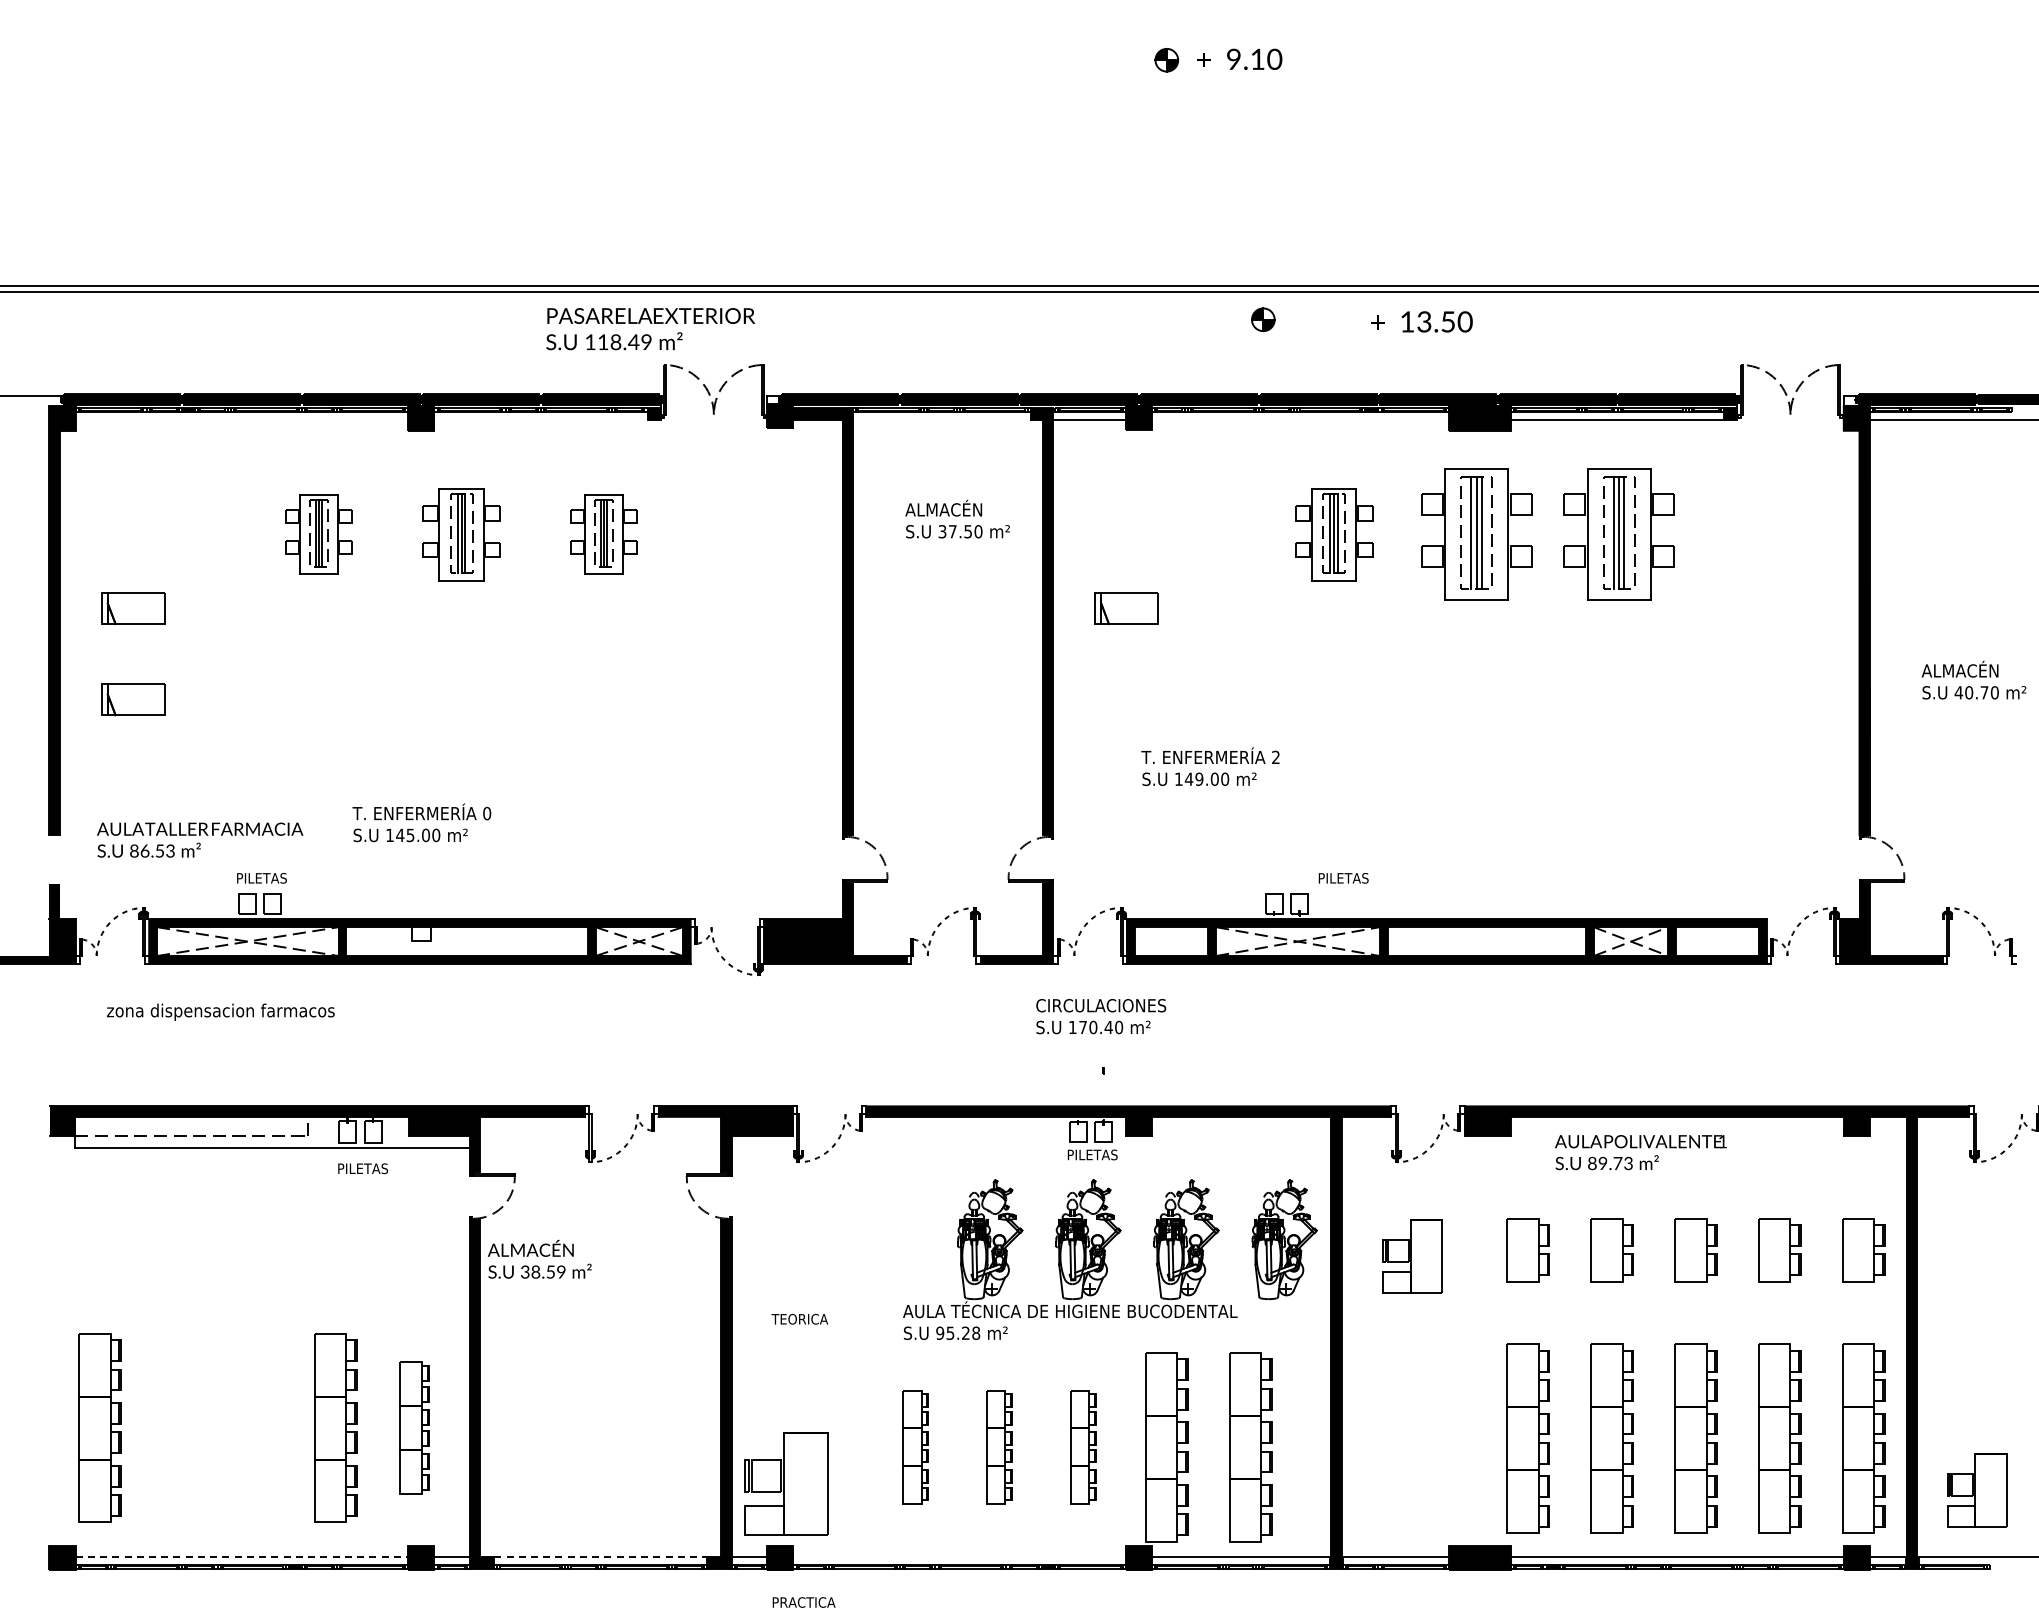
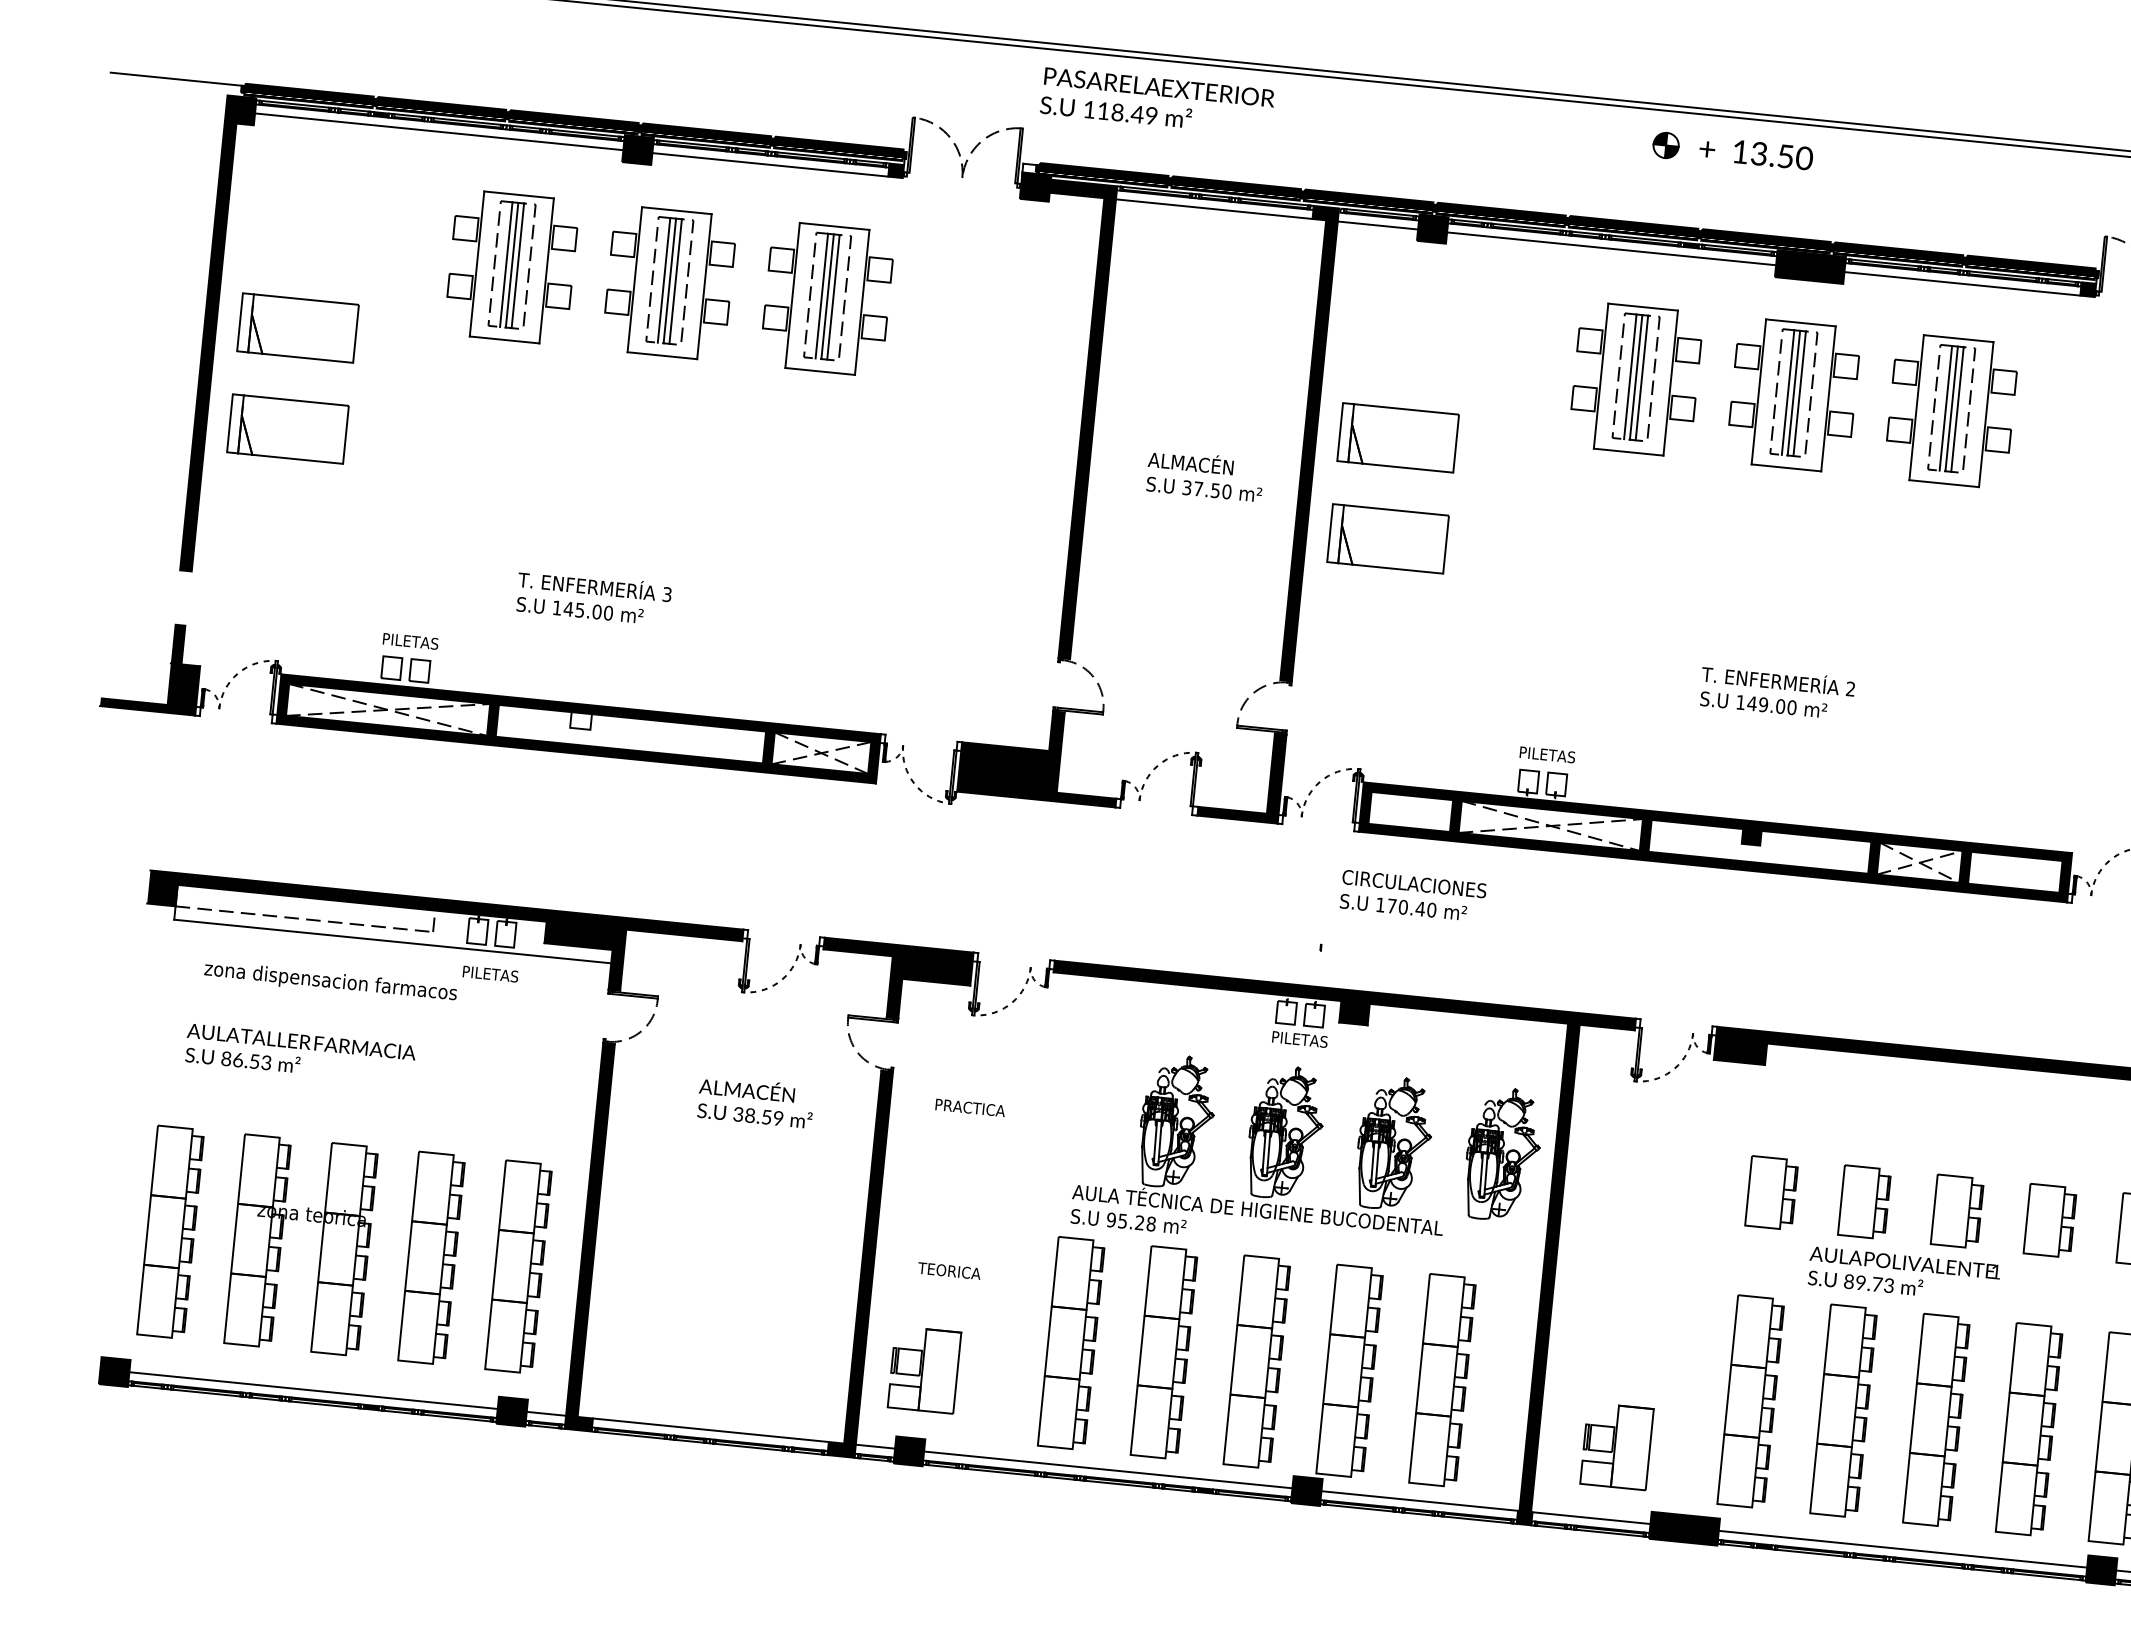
part: (1263, 319) -> (1666, 145), moved
text: (650, 329) -> (1157, 102), moved
line: (241, 420) -> (438, 132), added
line: (540, 420) -> (769, 165), added
line: (941, 420) -> (1213, 209), added
line: (1300, 420) -> (1611, 249), added
text: (957, 518) -> (1205, 474), moved
part: (318, 534) -> (511, 266), size x1.67
part: (461, 534) -> (669, 282), size x1.43
part: (603, 534) -> (826, 298), size x1.67
part: (1333, 534) -> (1635, 379), size x1.43
part: (133, 608) -> (298, 328), size x1.67
part: (1126, 608) -> (1397, 438), size x1.67
part: (133, 699) -> (288, 429), size x1.67
part: (1126, 699) -> (1387, 538), added
text: (1210, 766) -> (1777, 691), moved
text: (487, 813) -> (667, 594), 0 -> 3
text: (200, 839) -> (300, 1053), moved
text: (1343, 878) -> (1547, 755), moved
fill: (1478, 932) -> (1751, 835), added
text: (220, 1011) -> (330, 981), moved
text: (1101, 1016) -> (1413, 896), moved
text: (1640, 1152) -> (1903, 1274), moved
part: (1412, 1256) -> (1616, 1446), moved
text: (539, 1259) -> (755, 1102), moved
text: (799, 1319) -> (948, 1271), moved
part: (200, 1424) -> (282, 1239), added
part: (413, 1427) -> (517, 1266), size x1.43
part: (915, 1447) -> (1071, 1343), size x1.67
part: (998, 1447) -> (1163, 1353), size x1.67
part: (1082, 1447) -> (1256, 1362), size x1.67
part: (786, 1483) -> (924, 1369), size x0.71
line: (242, 1556) -> (314, 1390), dashed -> solid
line: (600, 1556) -> (710, 1429), dashed -> solid
line: (959, 1556) -> (1108, 1469), added
text: (803, 1602) -> (969, 1107), moved

